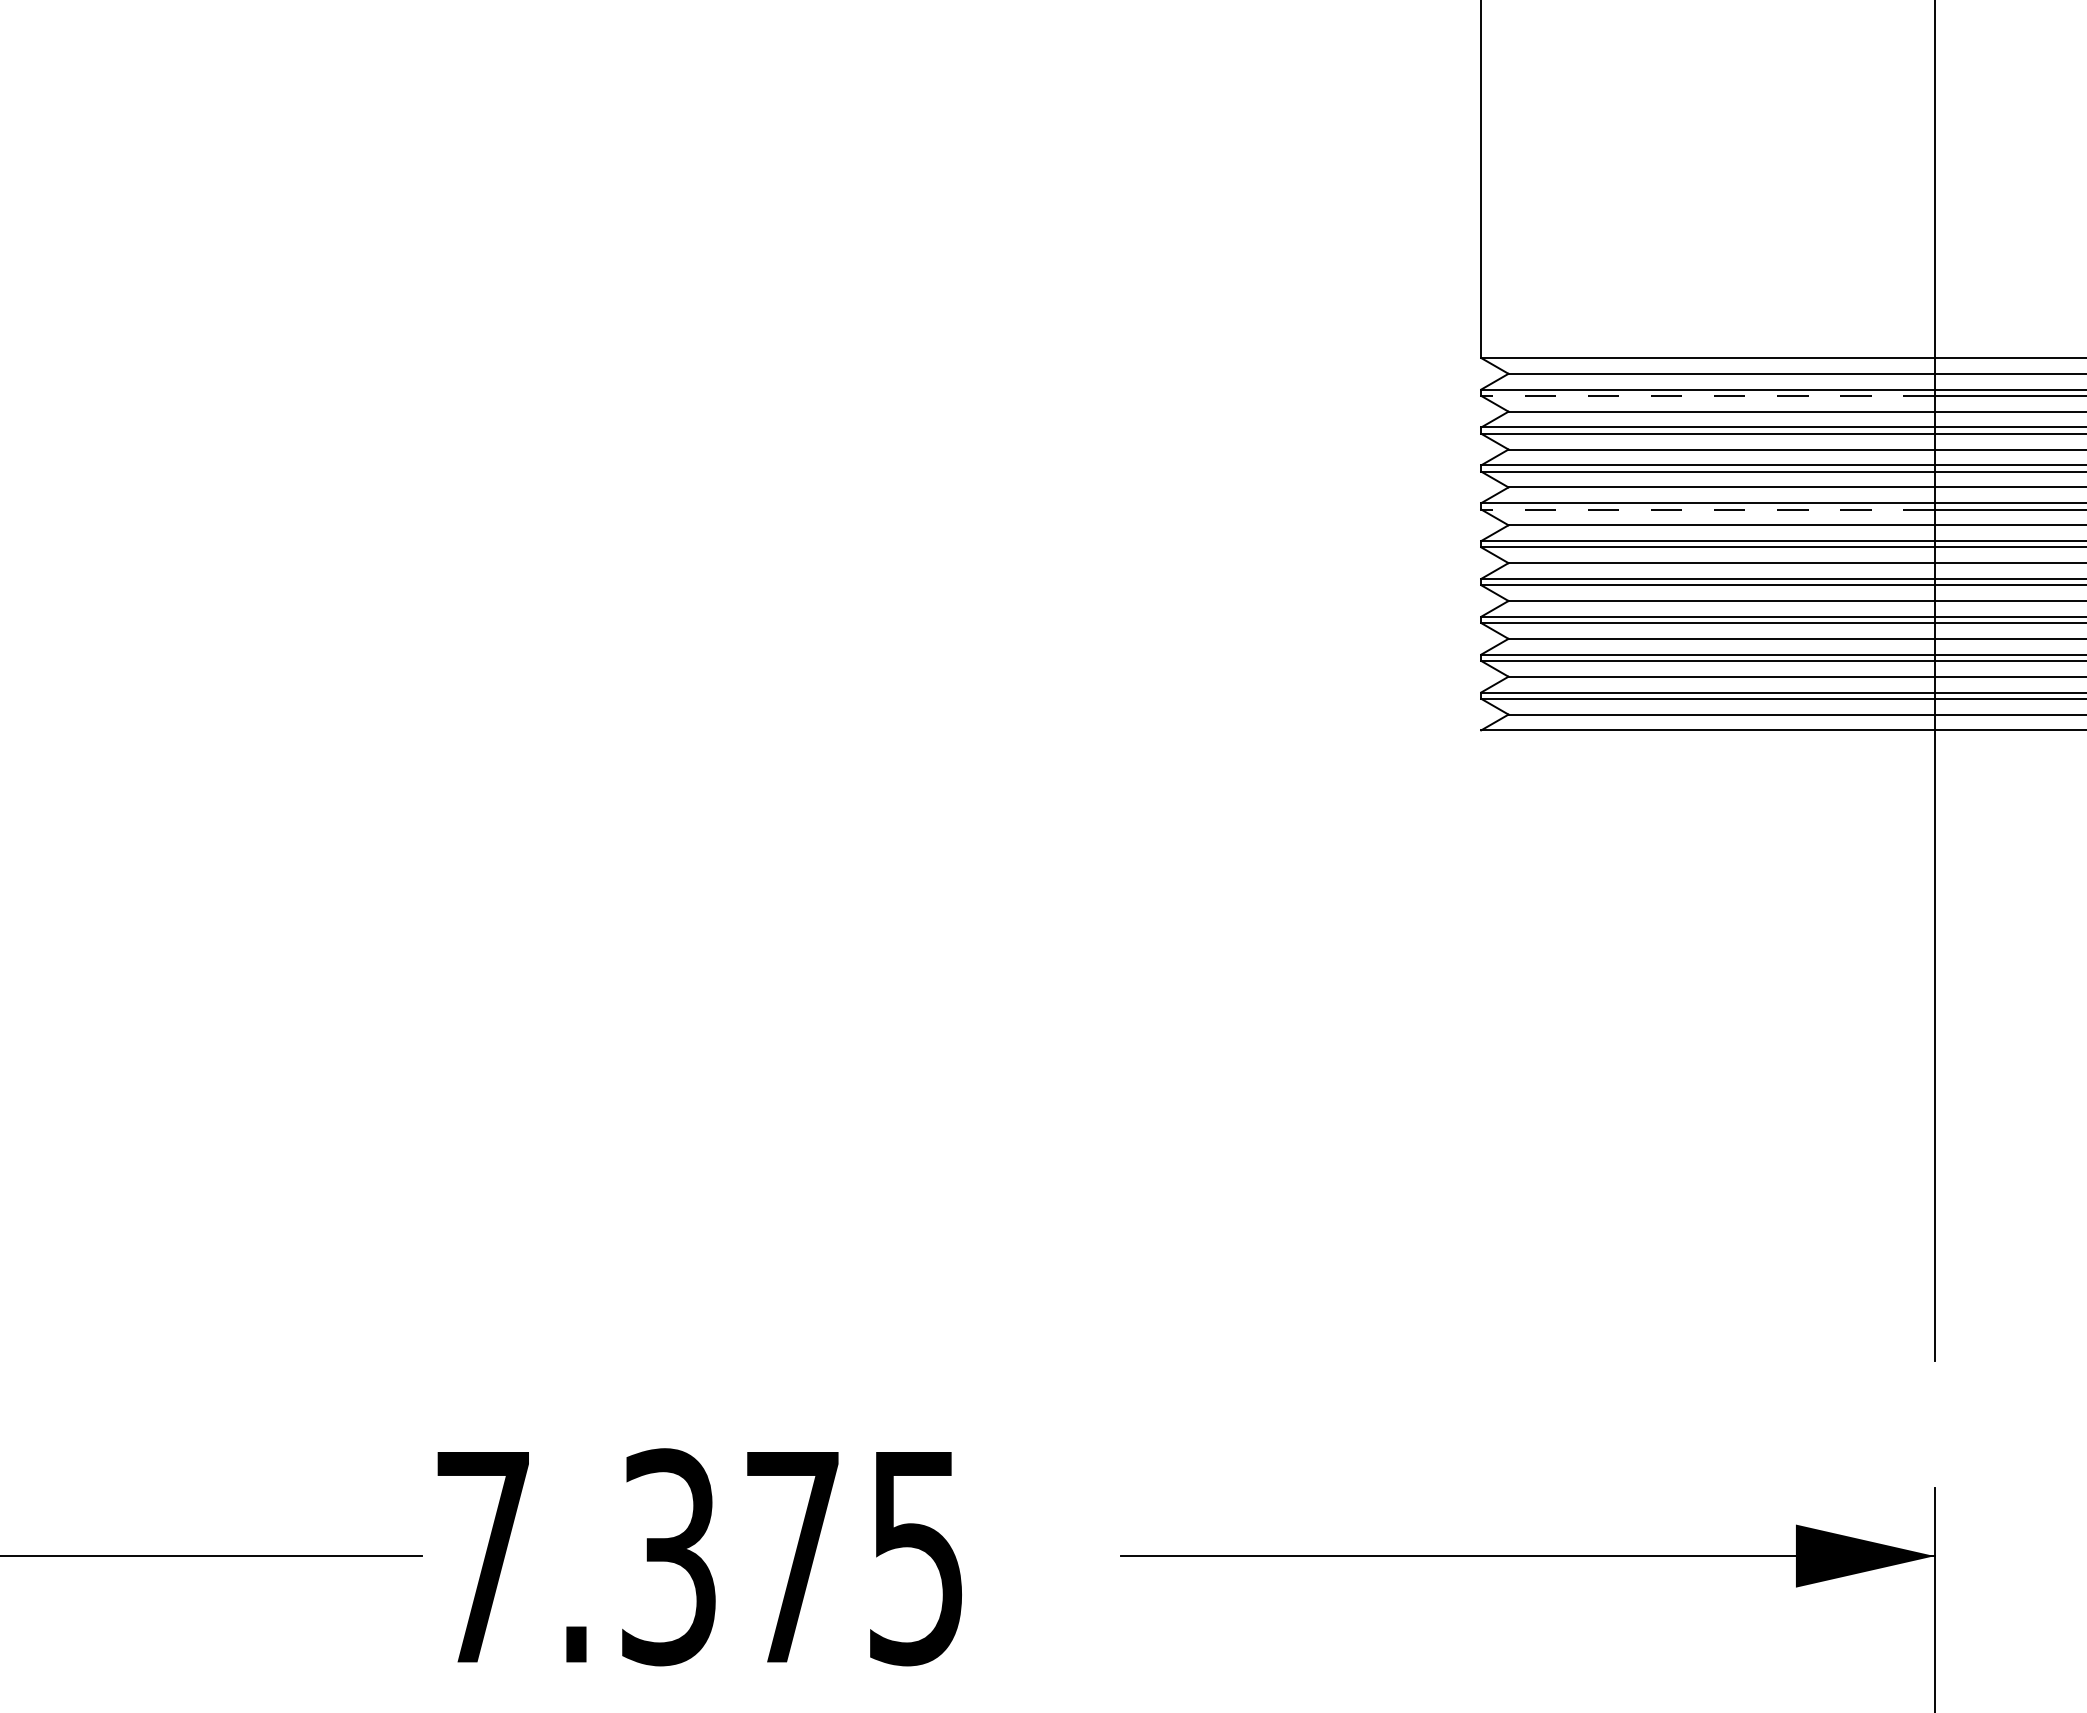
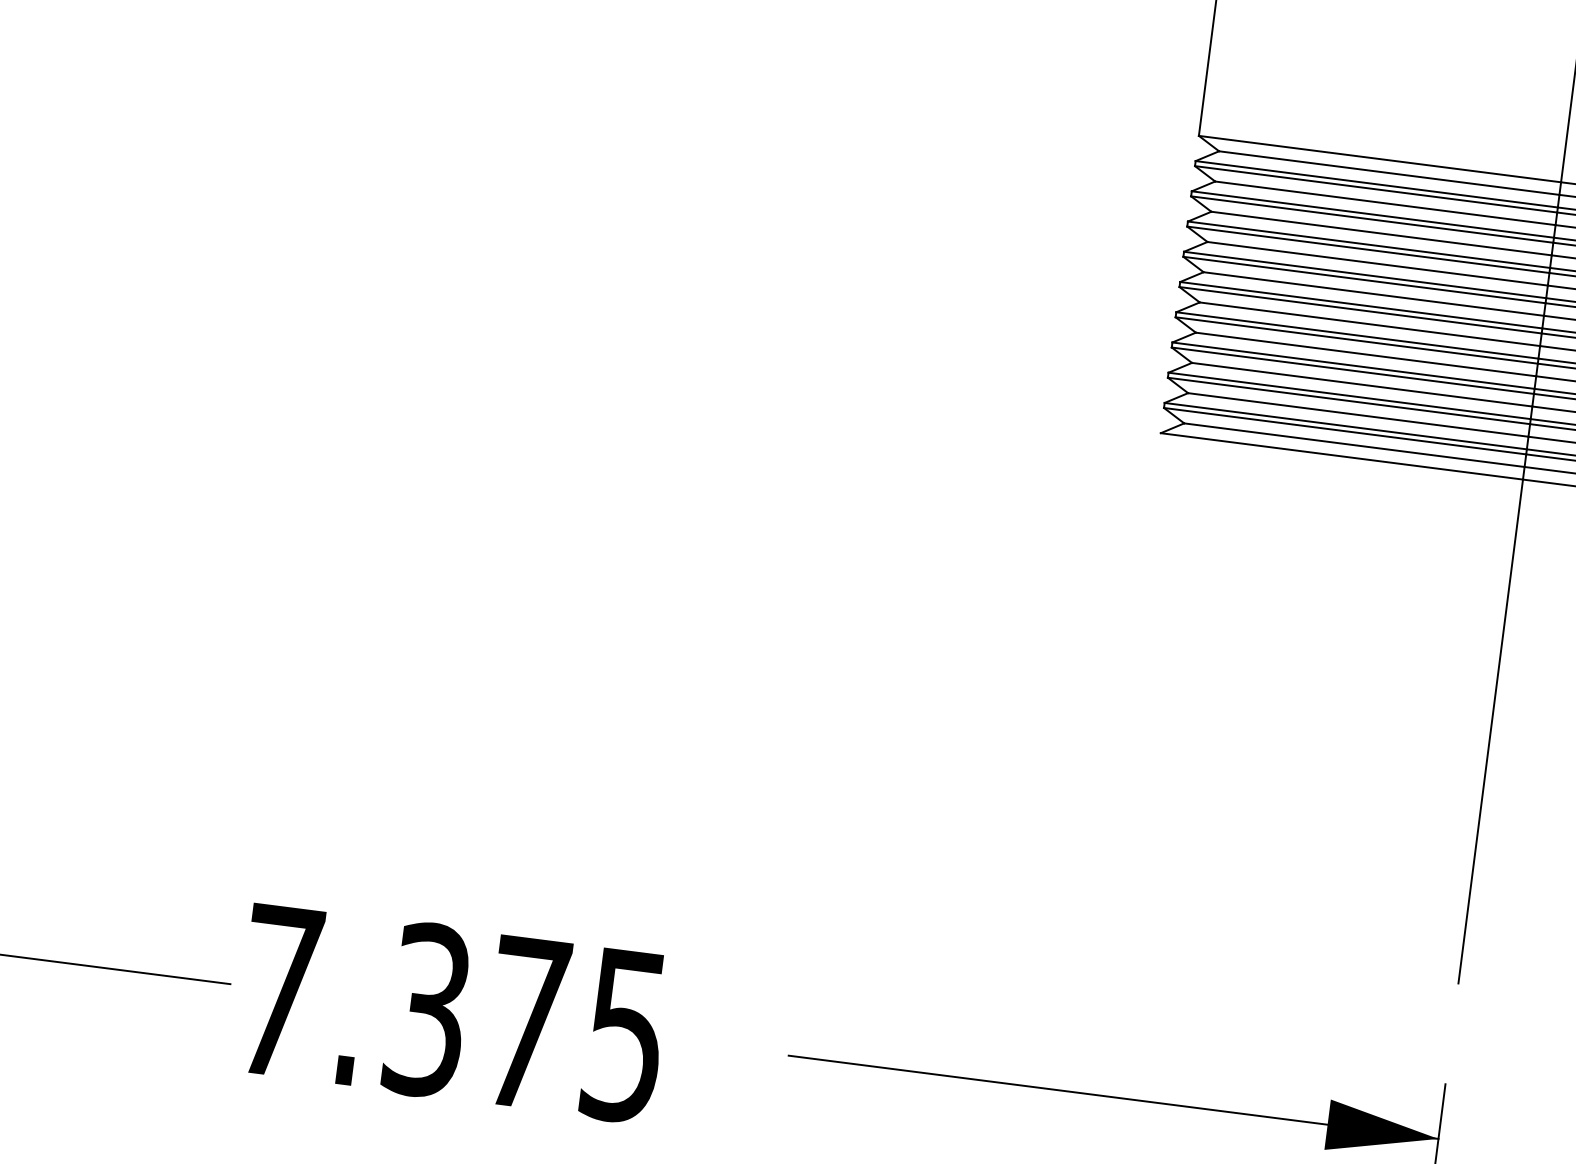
line: (1708, 395) -> (1376, 189), dashed -> solid
line: (1708, 509) -> (1364, 280), dashed -> solid

